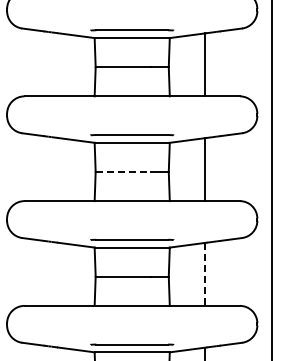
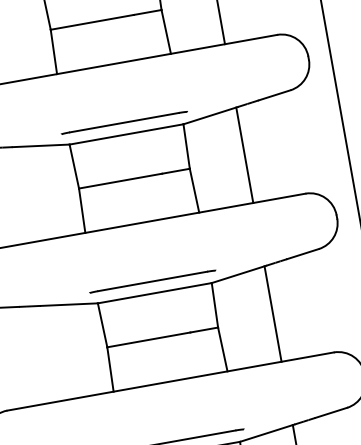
line: (123, 172) -> (121, 181), dashed -> solid
line: (205, 274) -> (273, 314), dashed -> solid

